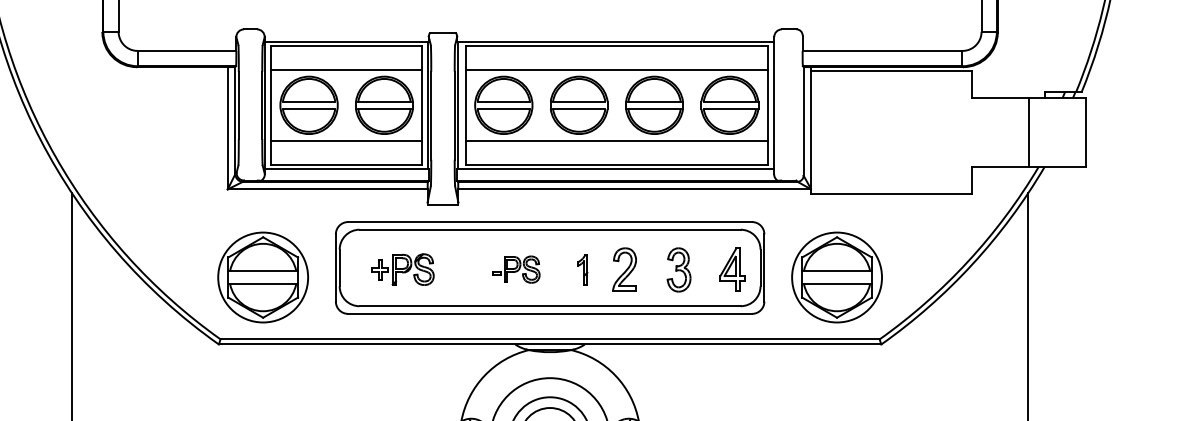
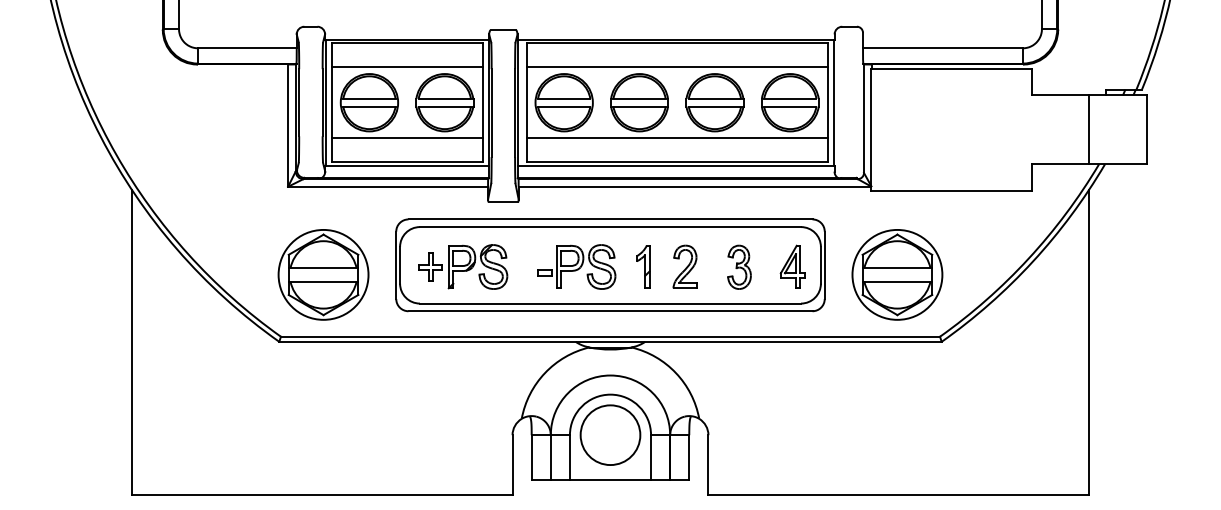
part: (403, 269) -> (463, 266), size x1.43
part: (516, 269) -> (576, 266), size x1.67
part: (583, 269) -> (643, 266), size x1.43

